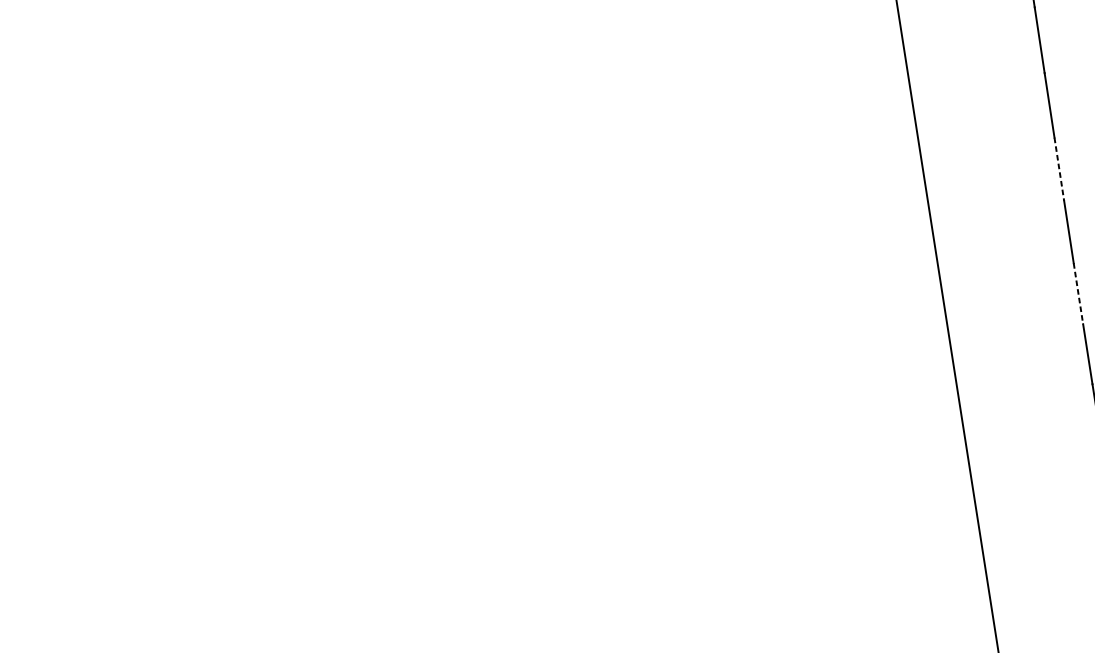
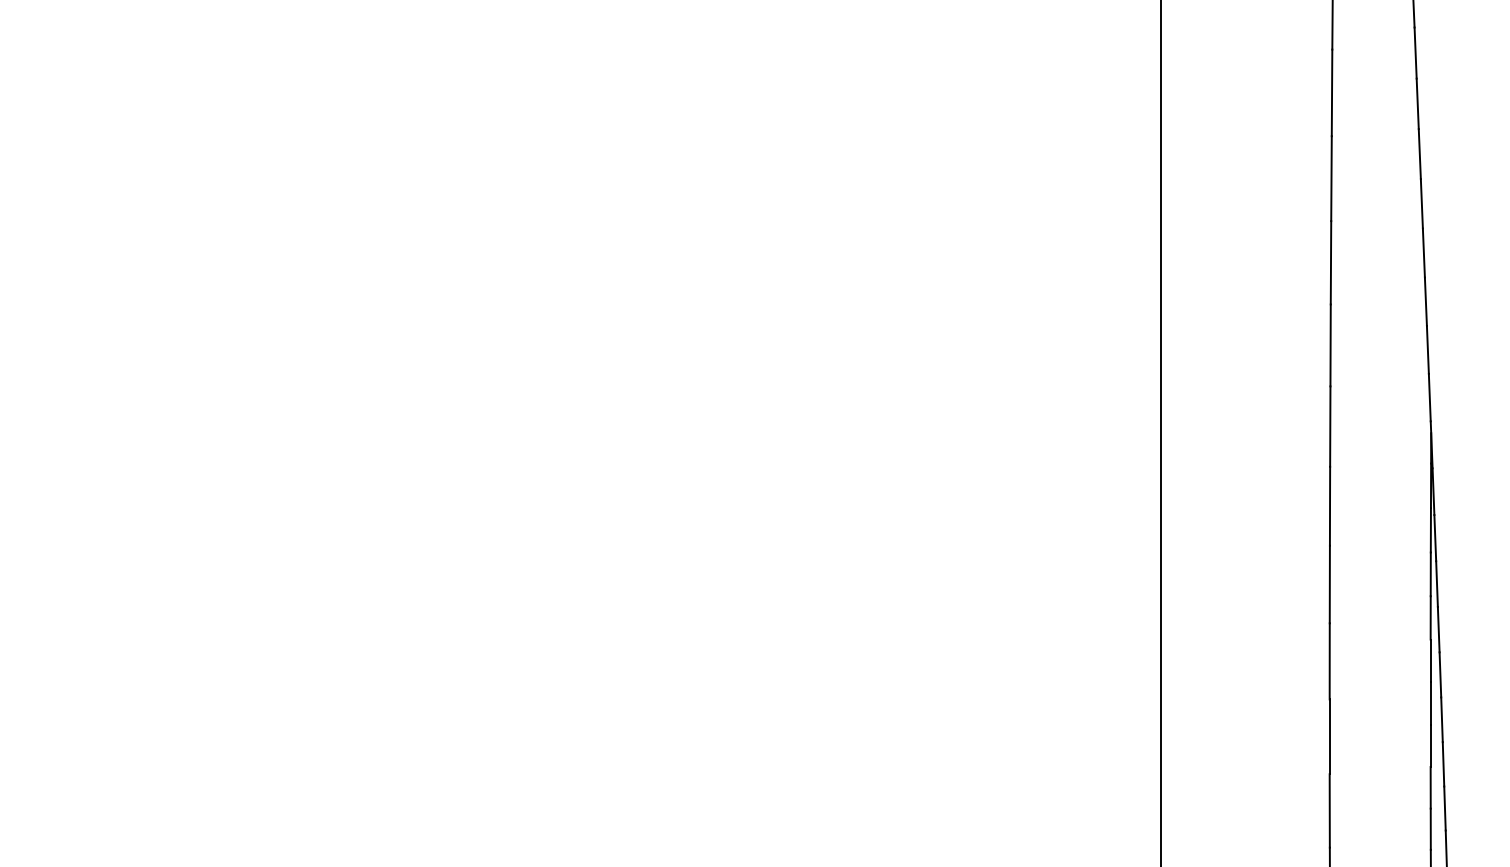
line: (1059, 170) -> (1330, 427), dashed -> solid
line: (1078, 293) -> (1329, 584), dashed -> solid

